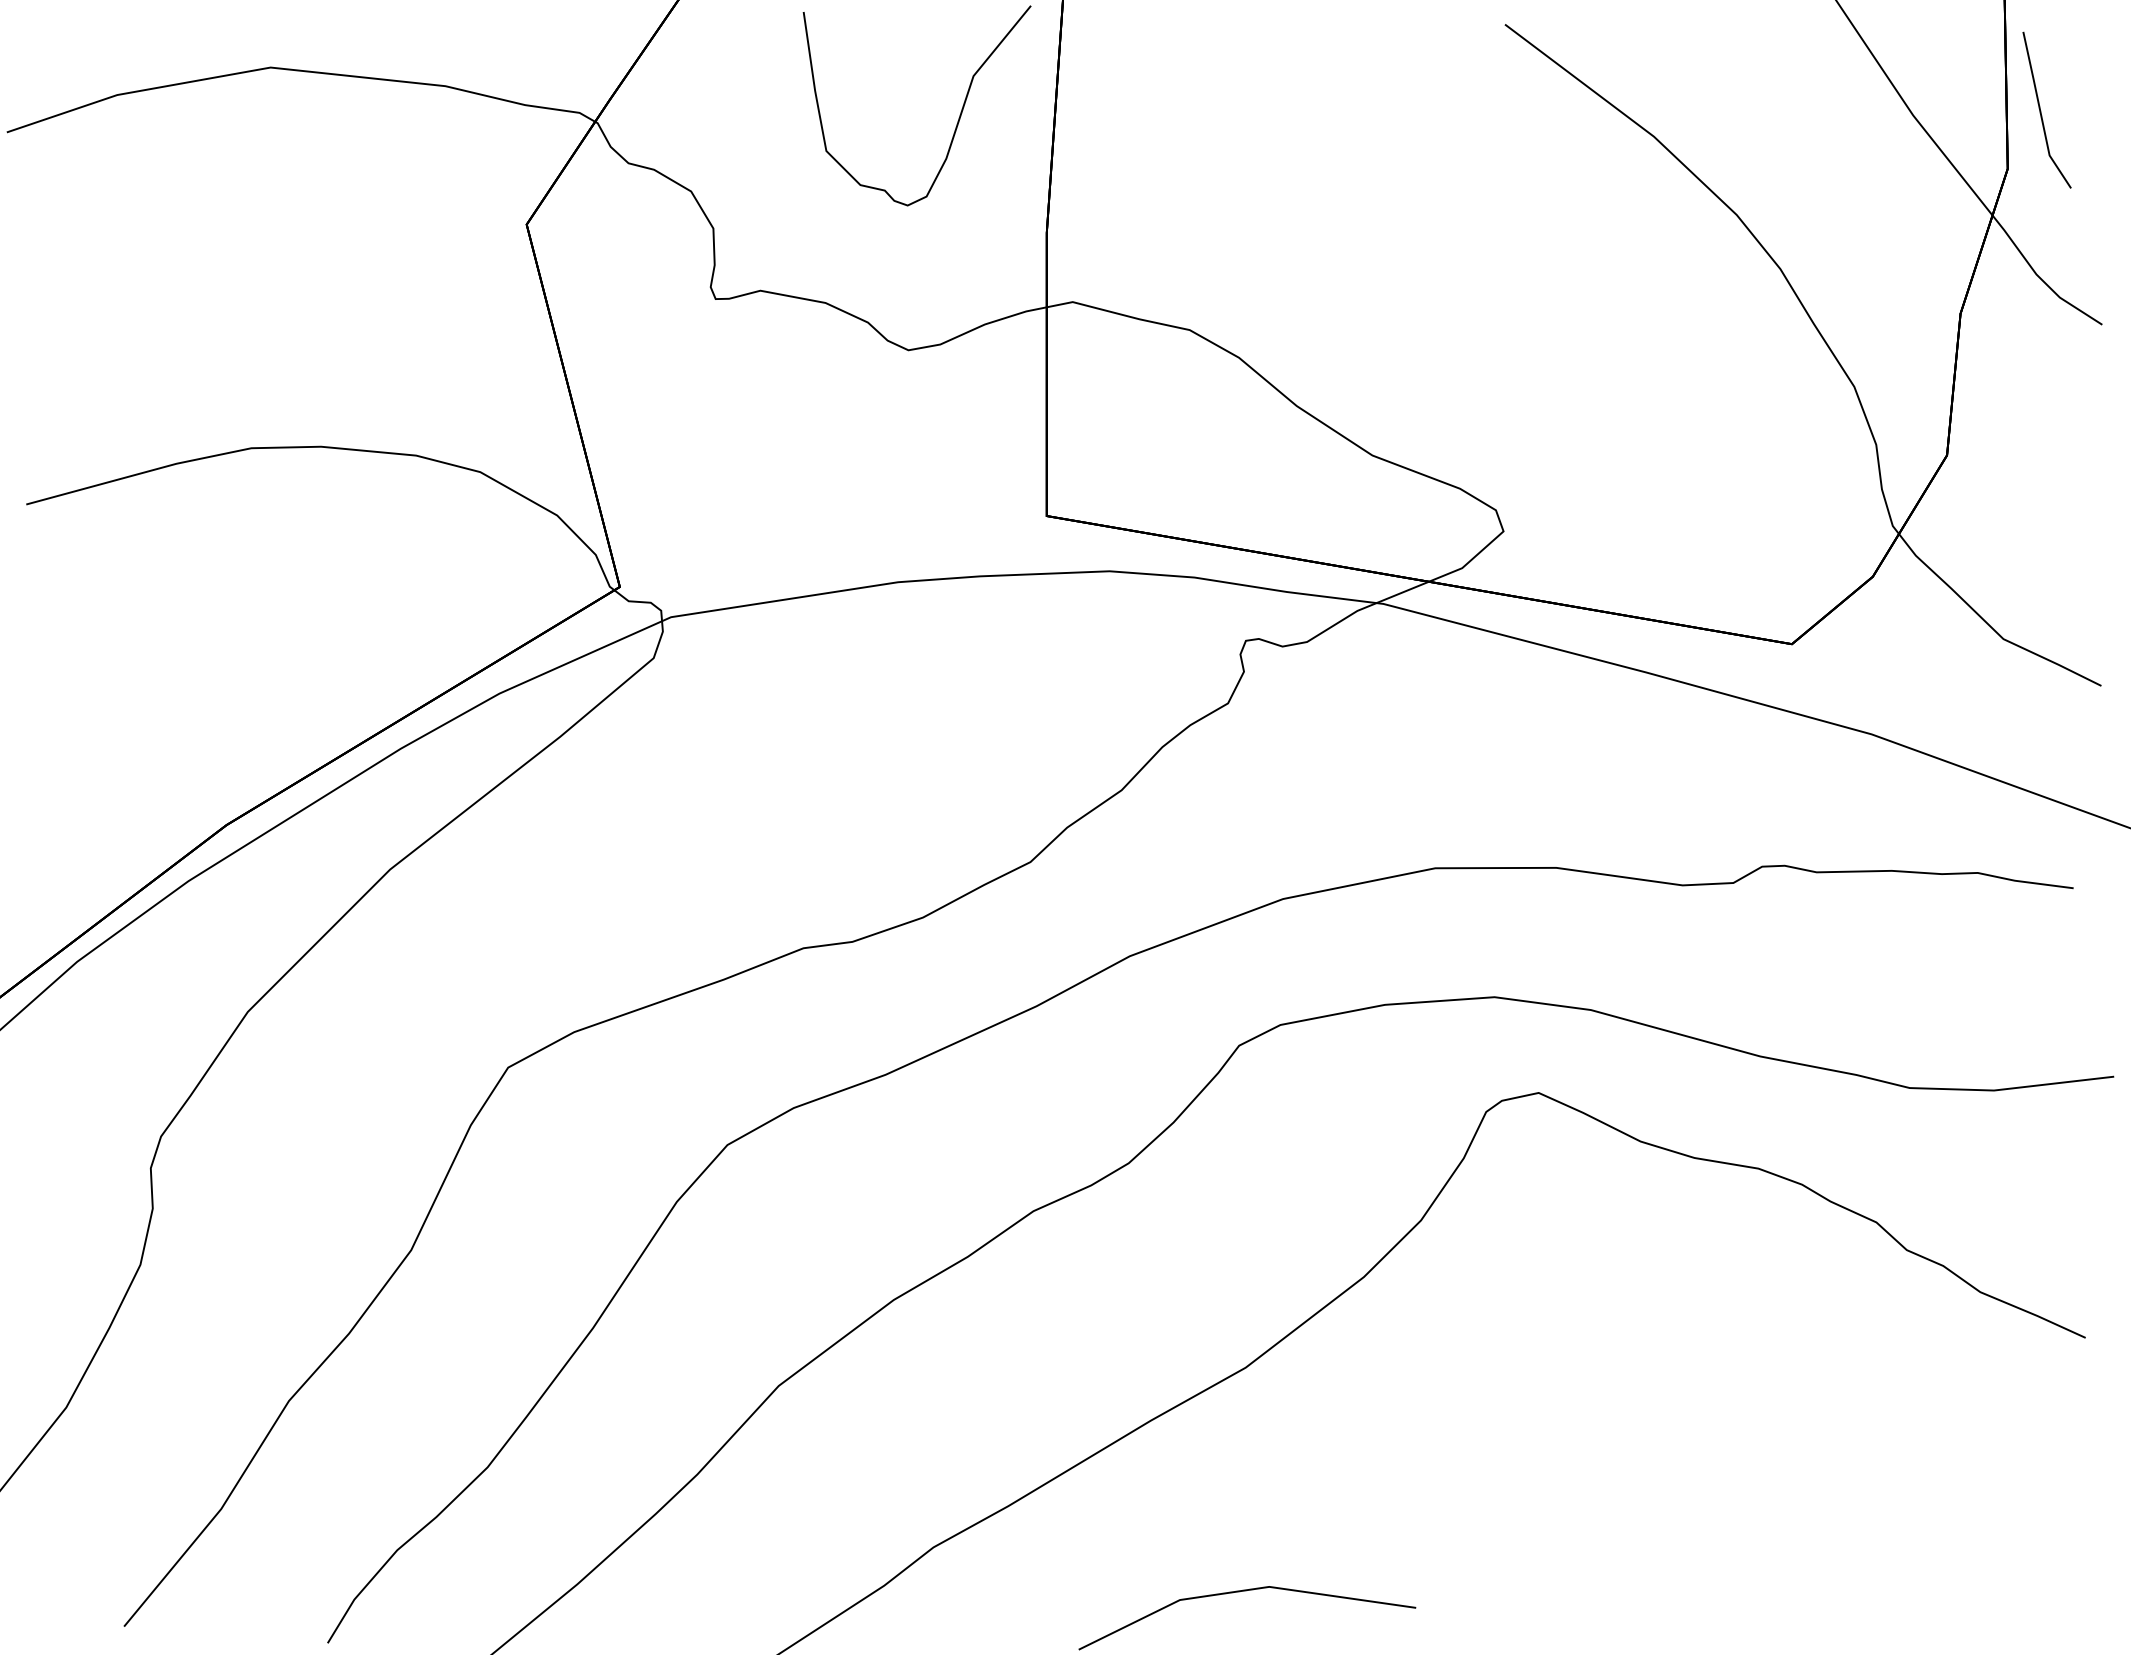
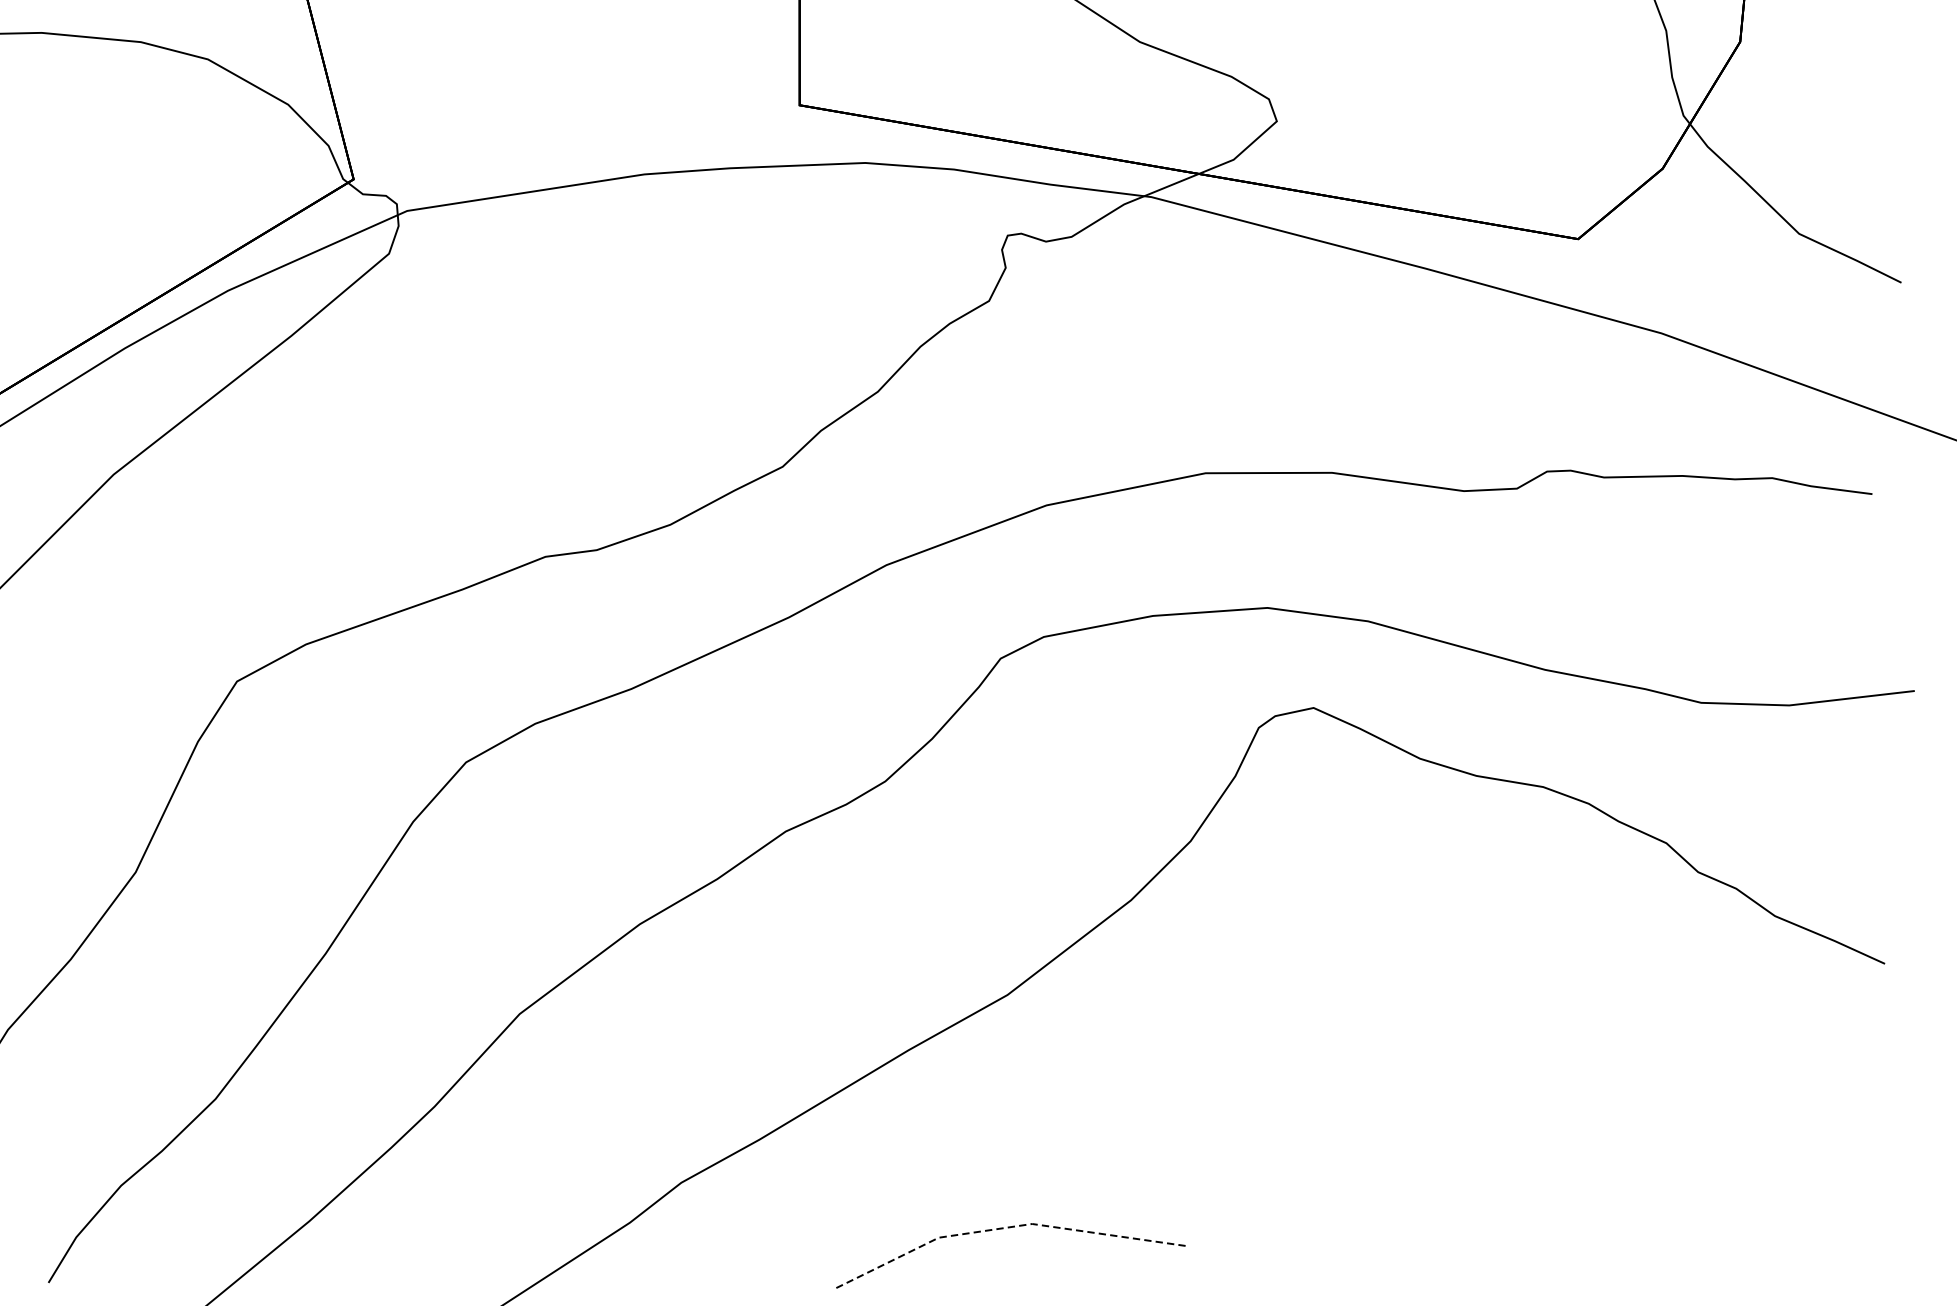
line: (1241, 1590) -> (1003, 1227), solid -> dashed

